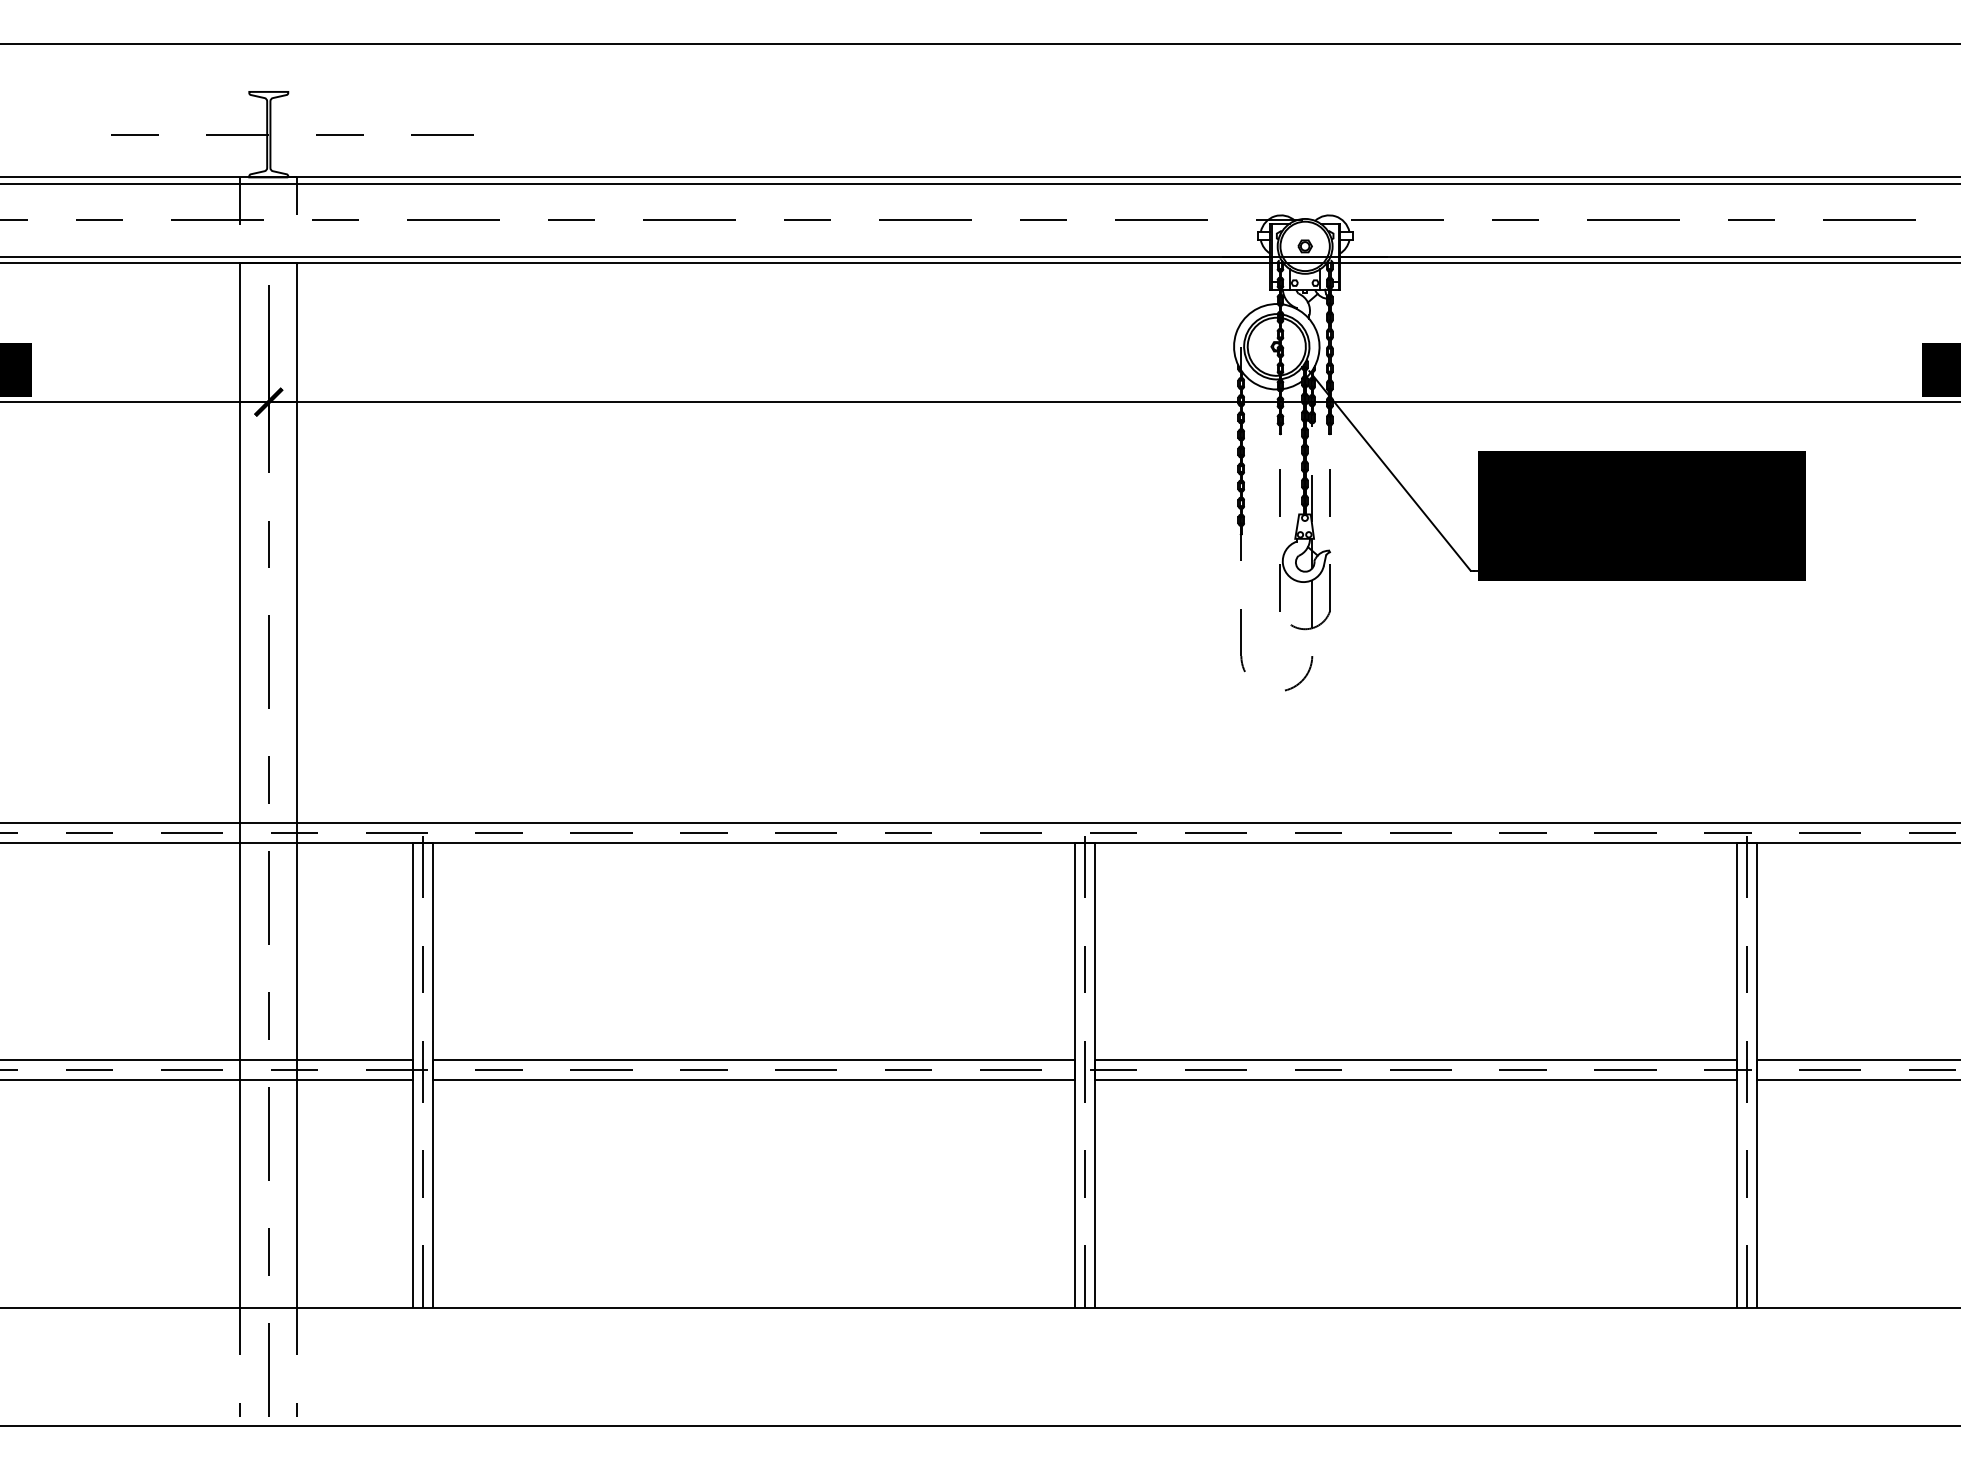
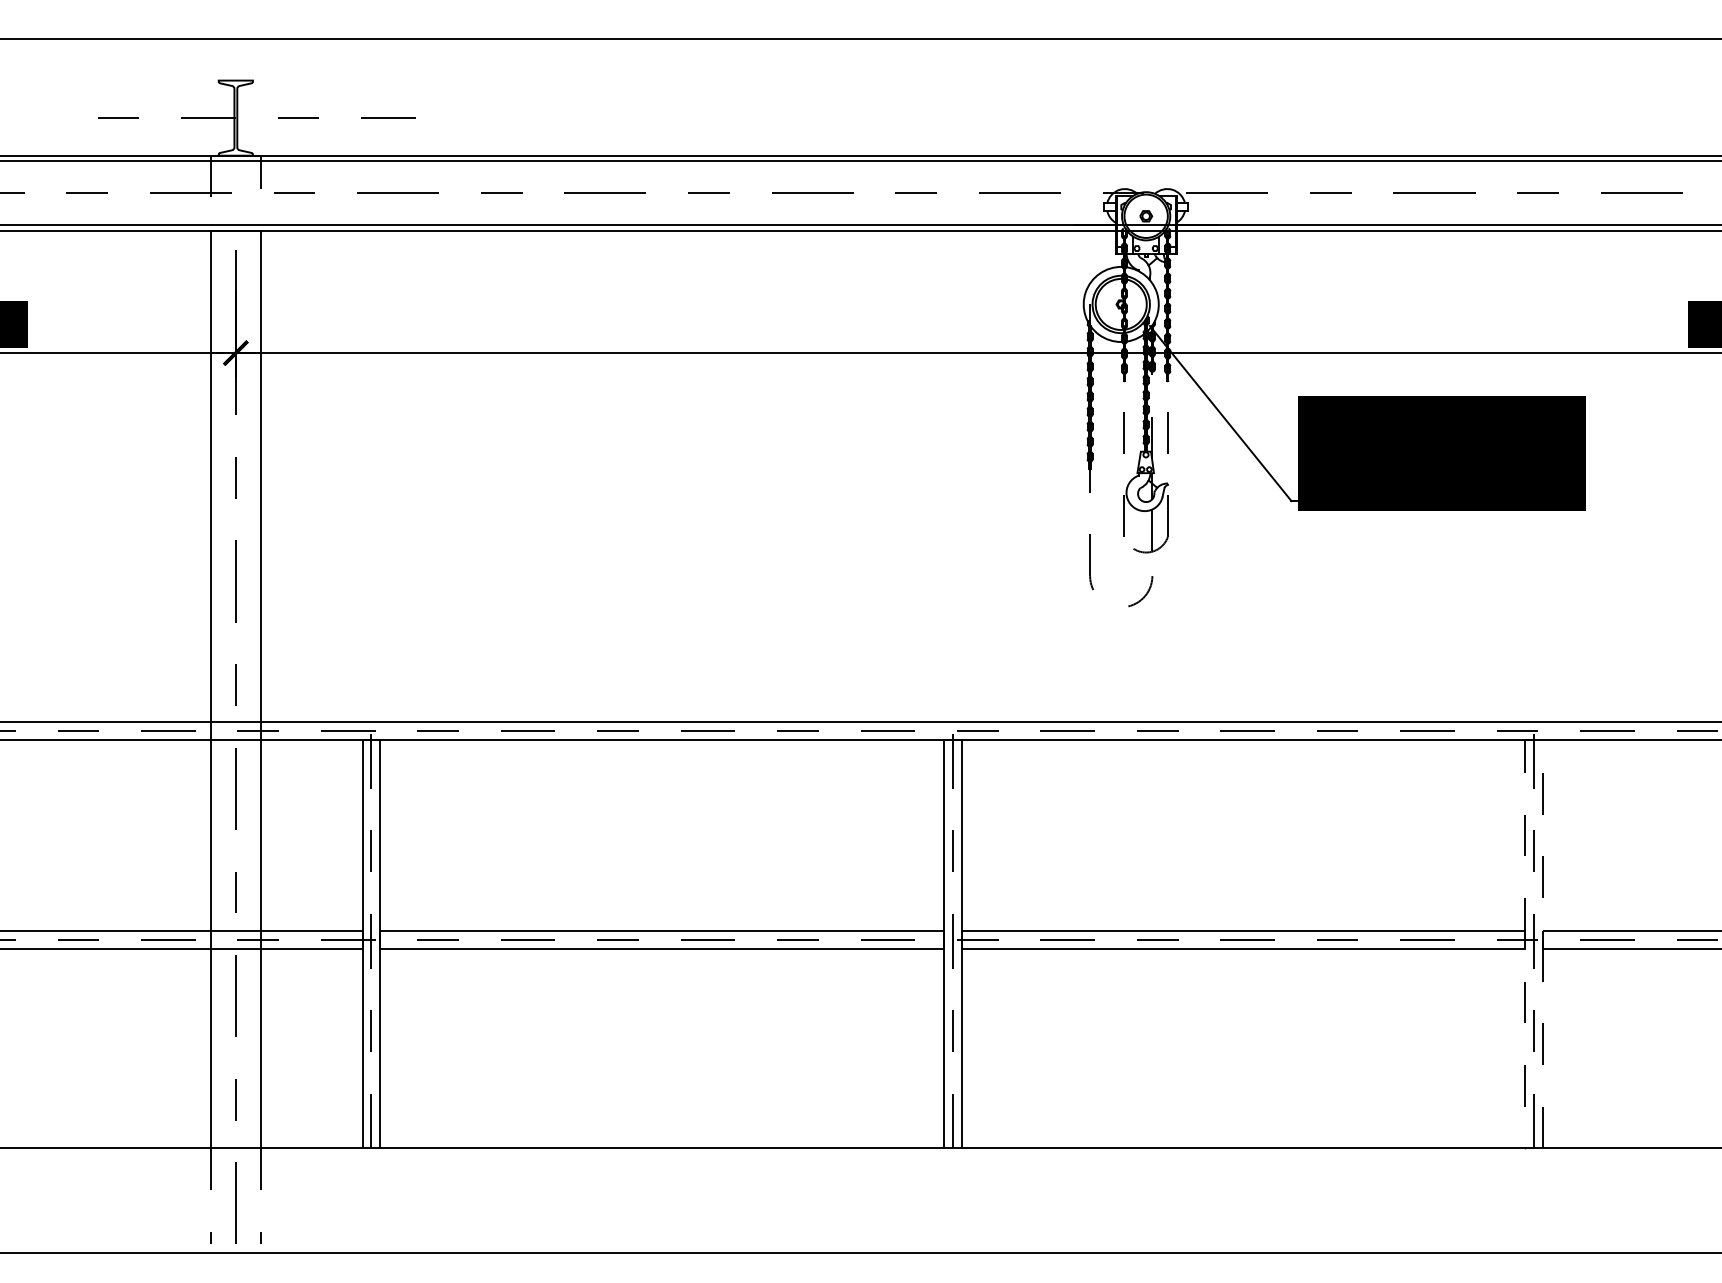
line: (1747, 843) -> (1534, 740), solid -> dashed

